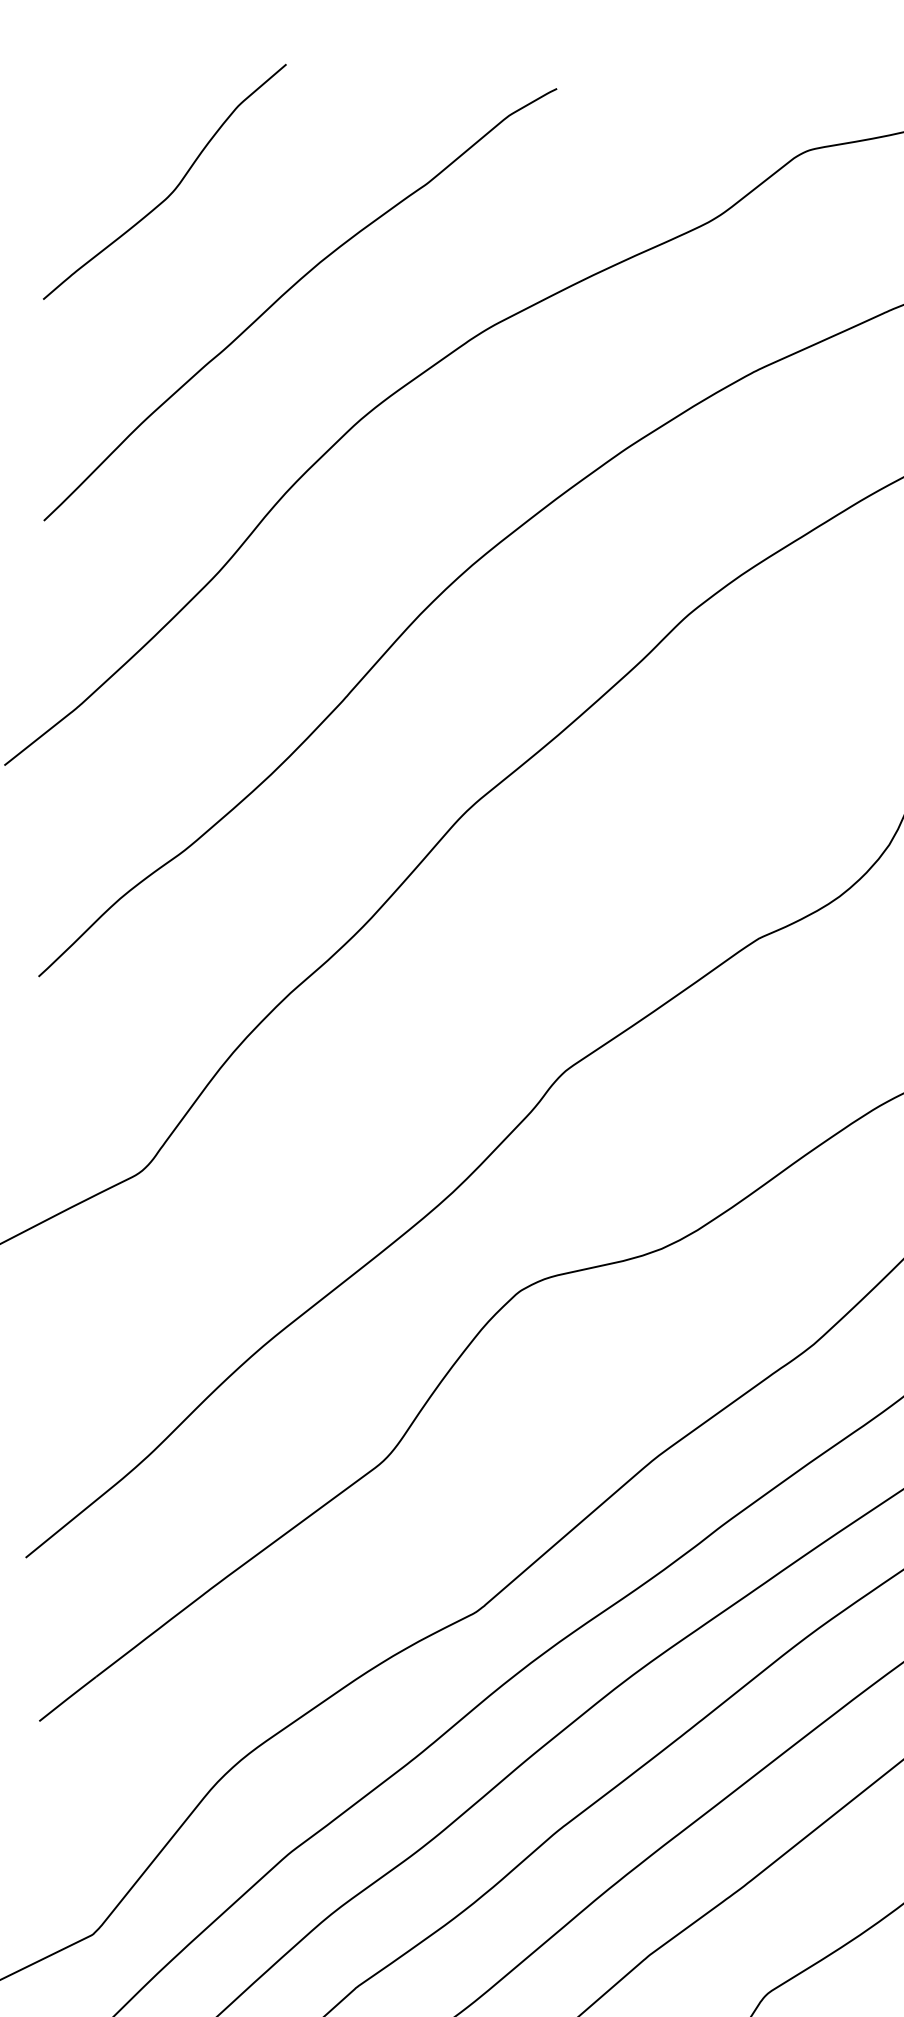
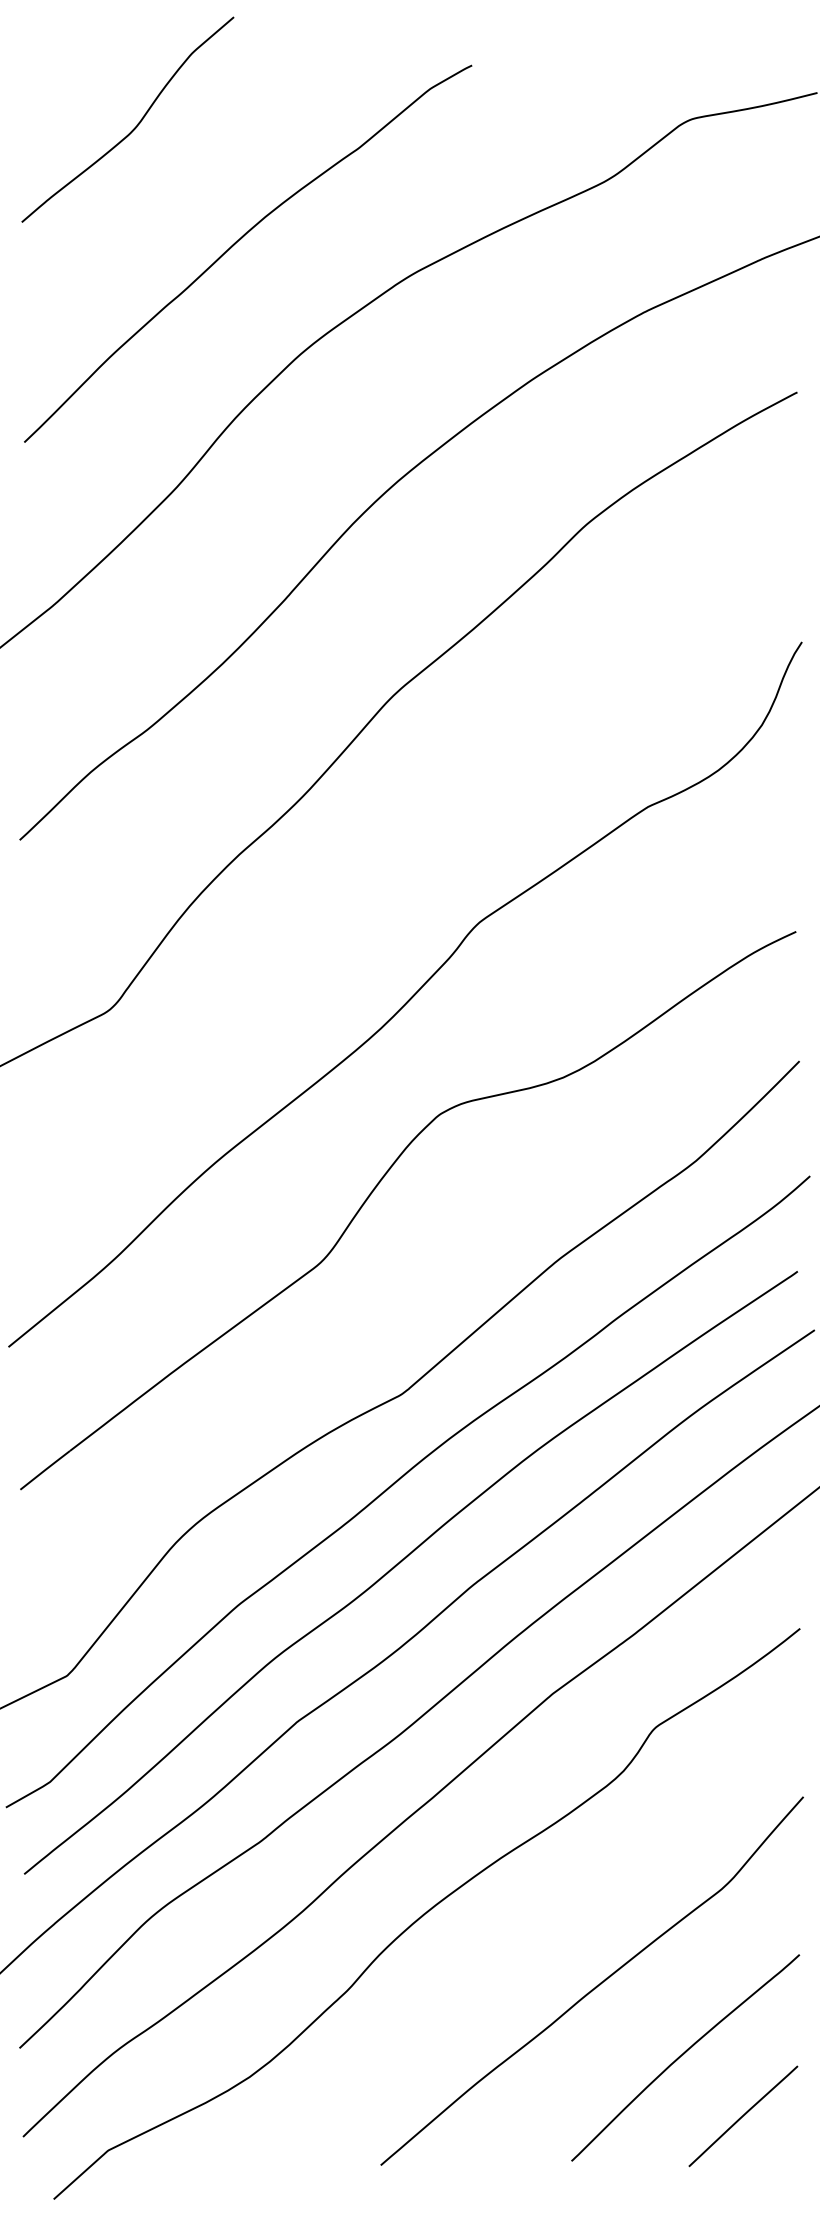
curve: (173, 189) -> (135, 126), moved

